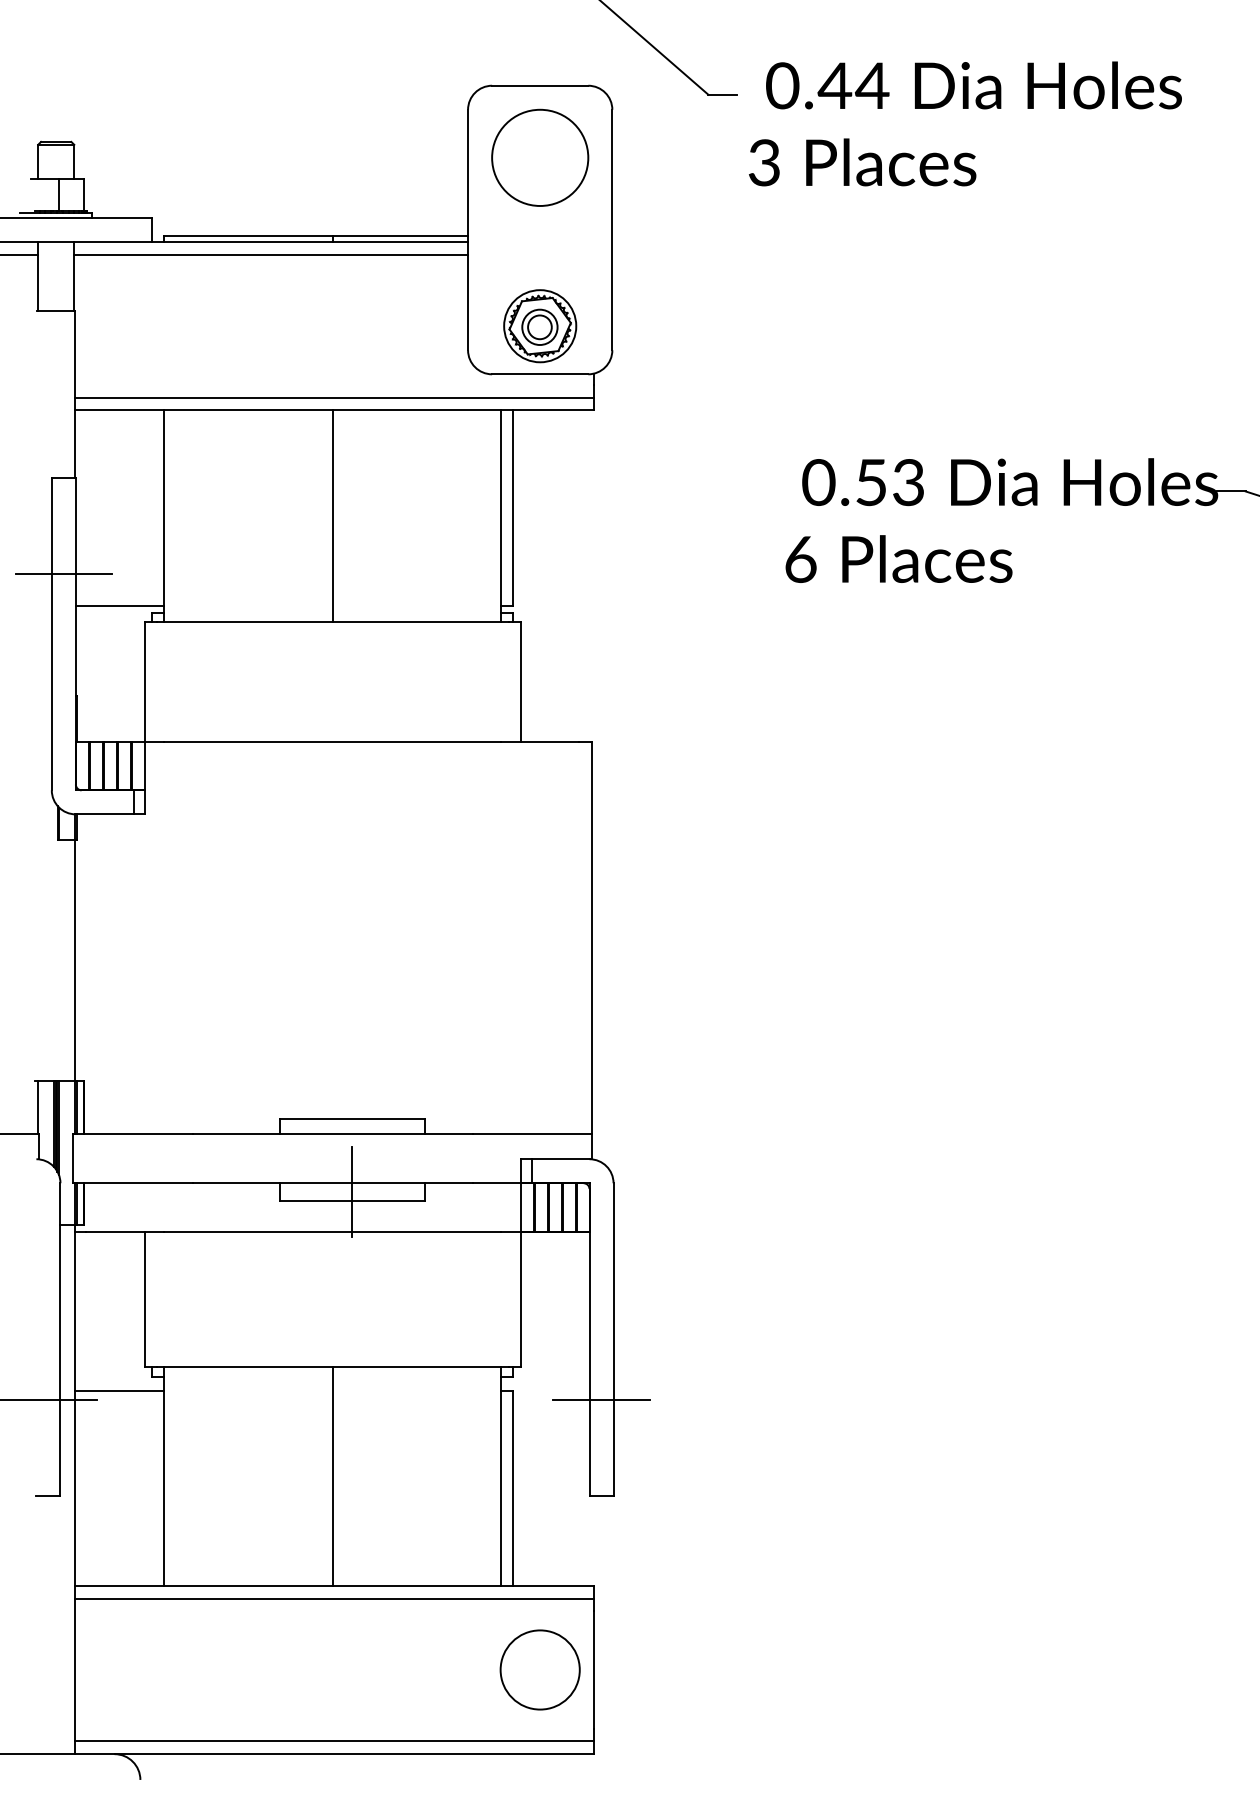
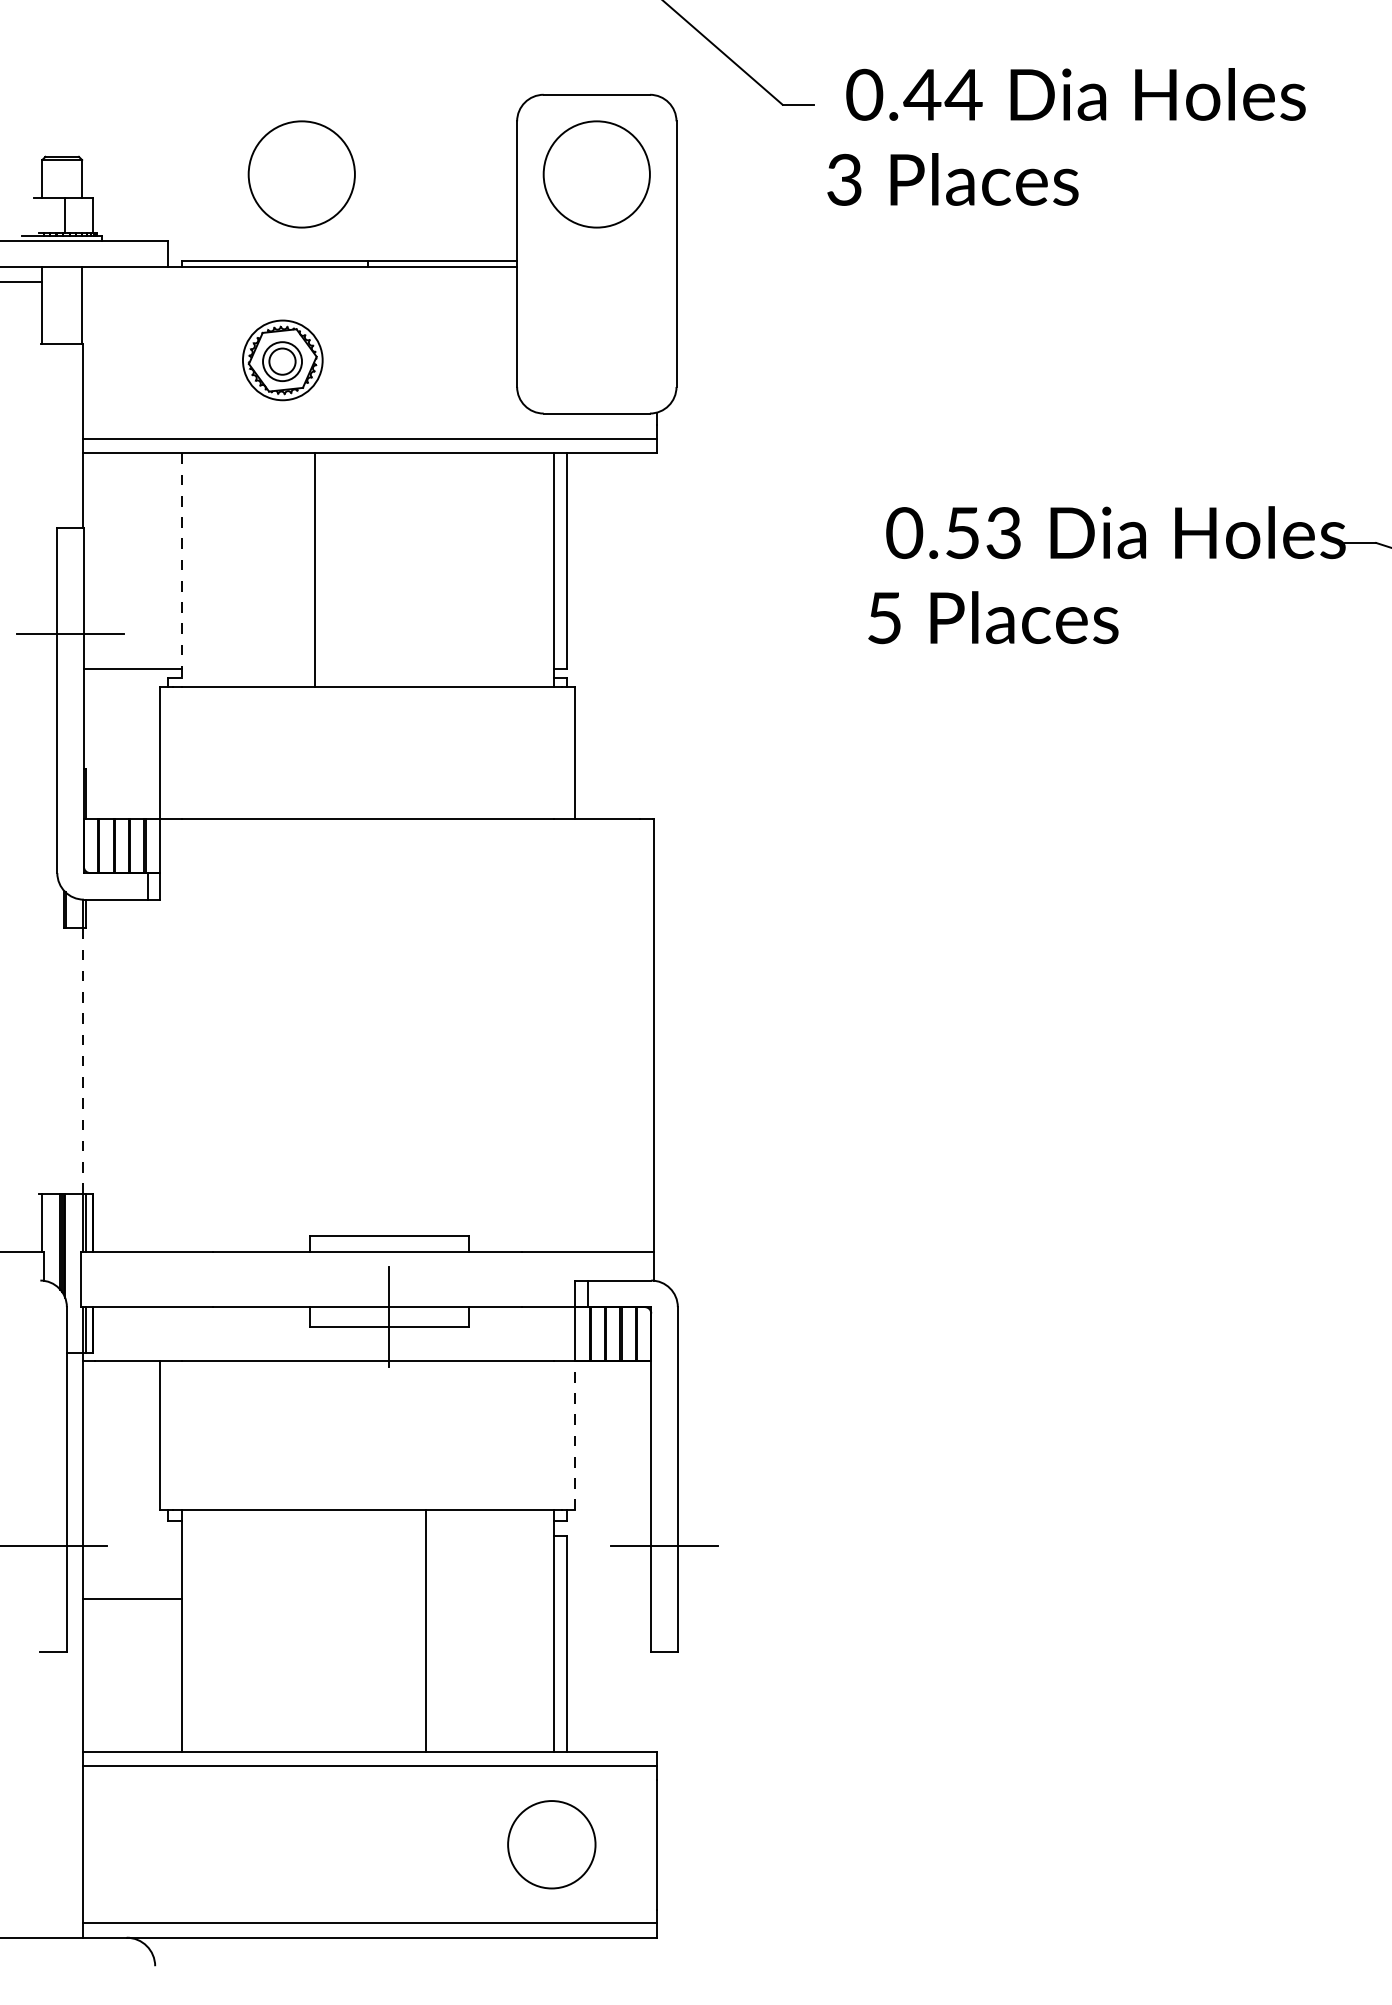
circle: (272, 157) -> (301, 174), added
line: (271, 254) -> (299, 281), removed
part: (539, 326) -> (282, 360), moved
line: (332, 515) -> (314, 569), moved
line: (164, 516) -> (181, 570), solid -> dashed
text: (801, 559) -> (885, 618), 6 -> 5
line: (75, 960) -> (83, 1061), solid -> dashed
line: (520, 1299) -> (575, 1435), solid -> dashed
line: (119, 1390) -> (132, 1599), moved
line: (332, 1476) -> (425, 1630), moved
circle: (539, 1669) -> (551, 1844), moved

